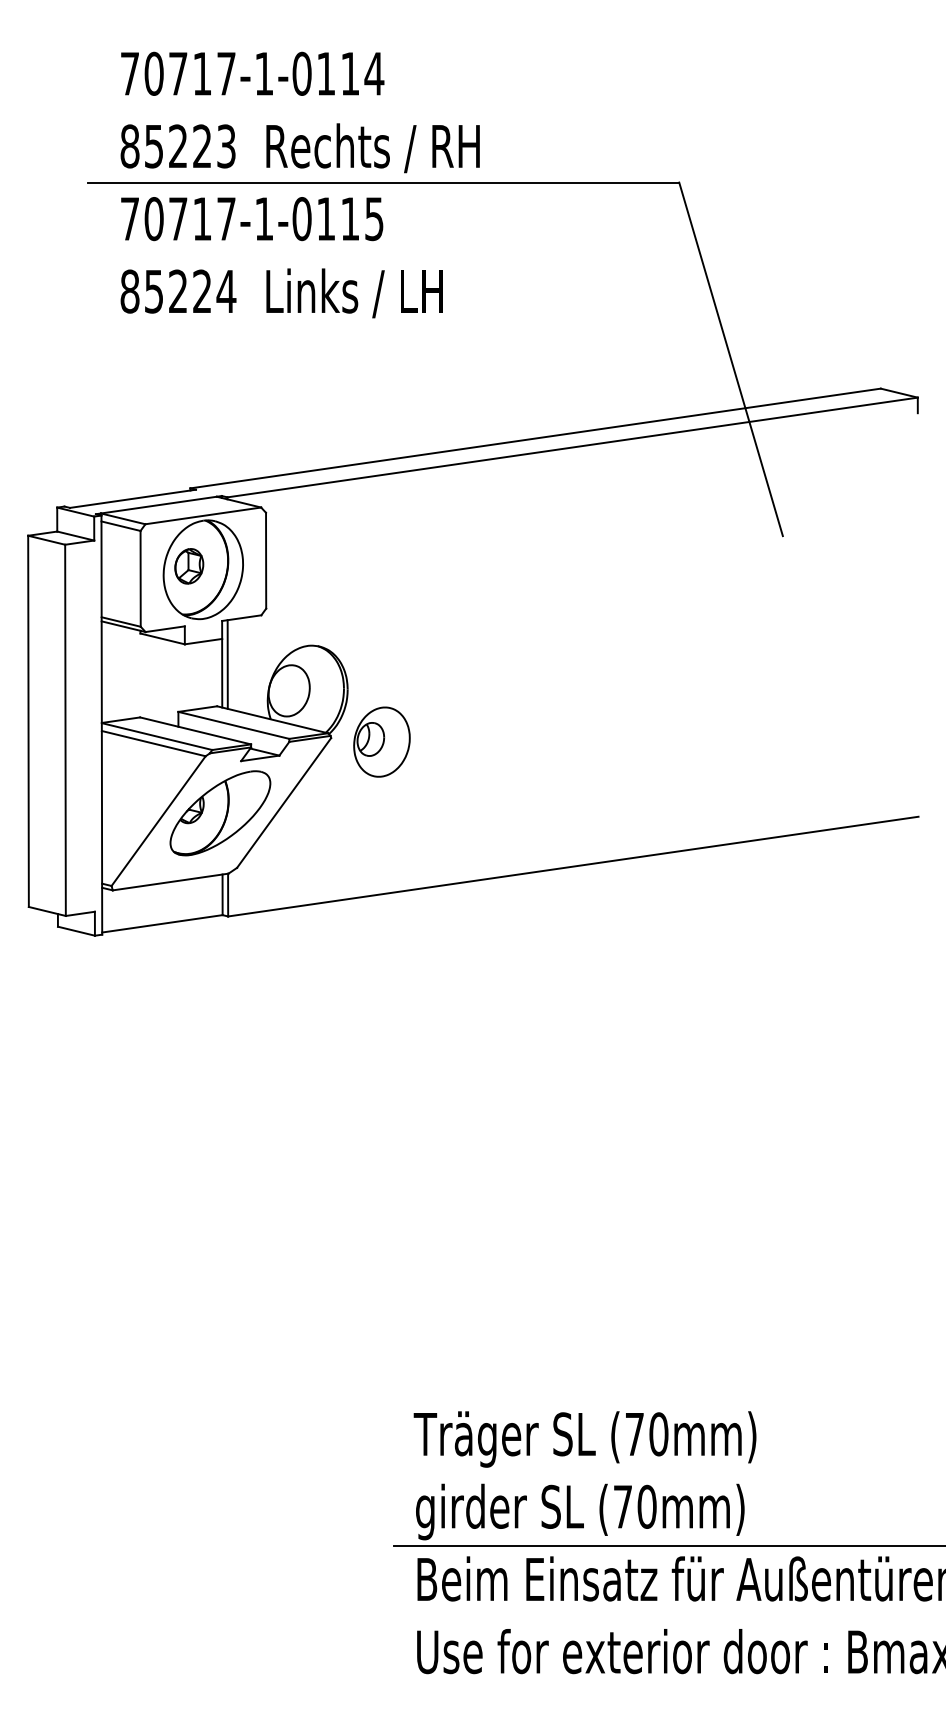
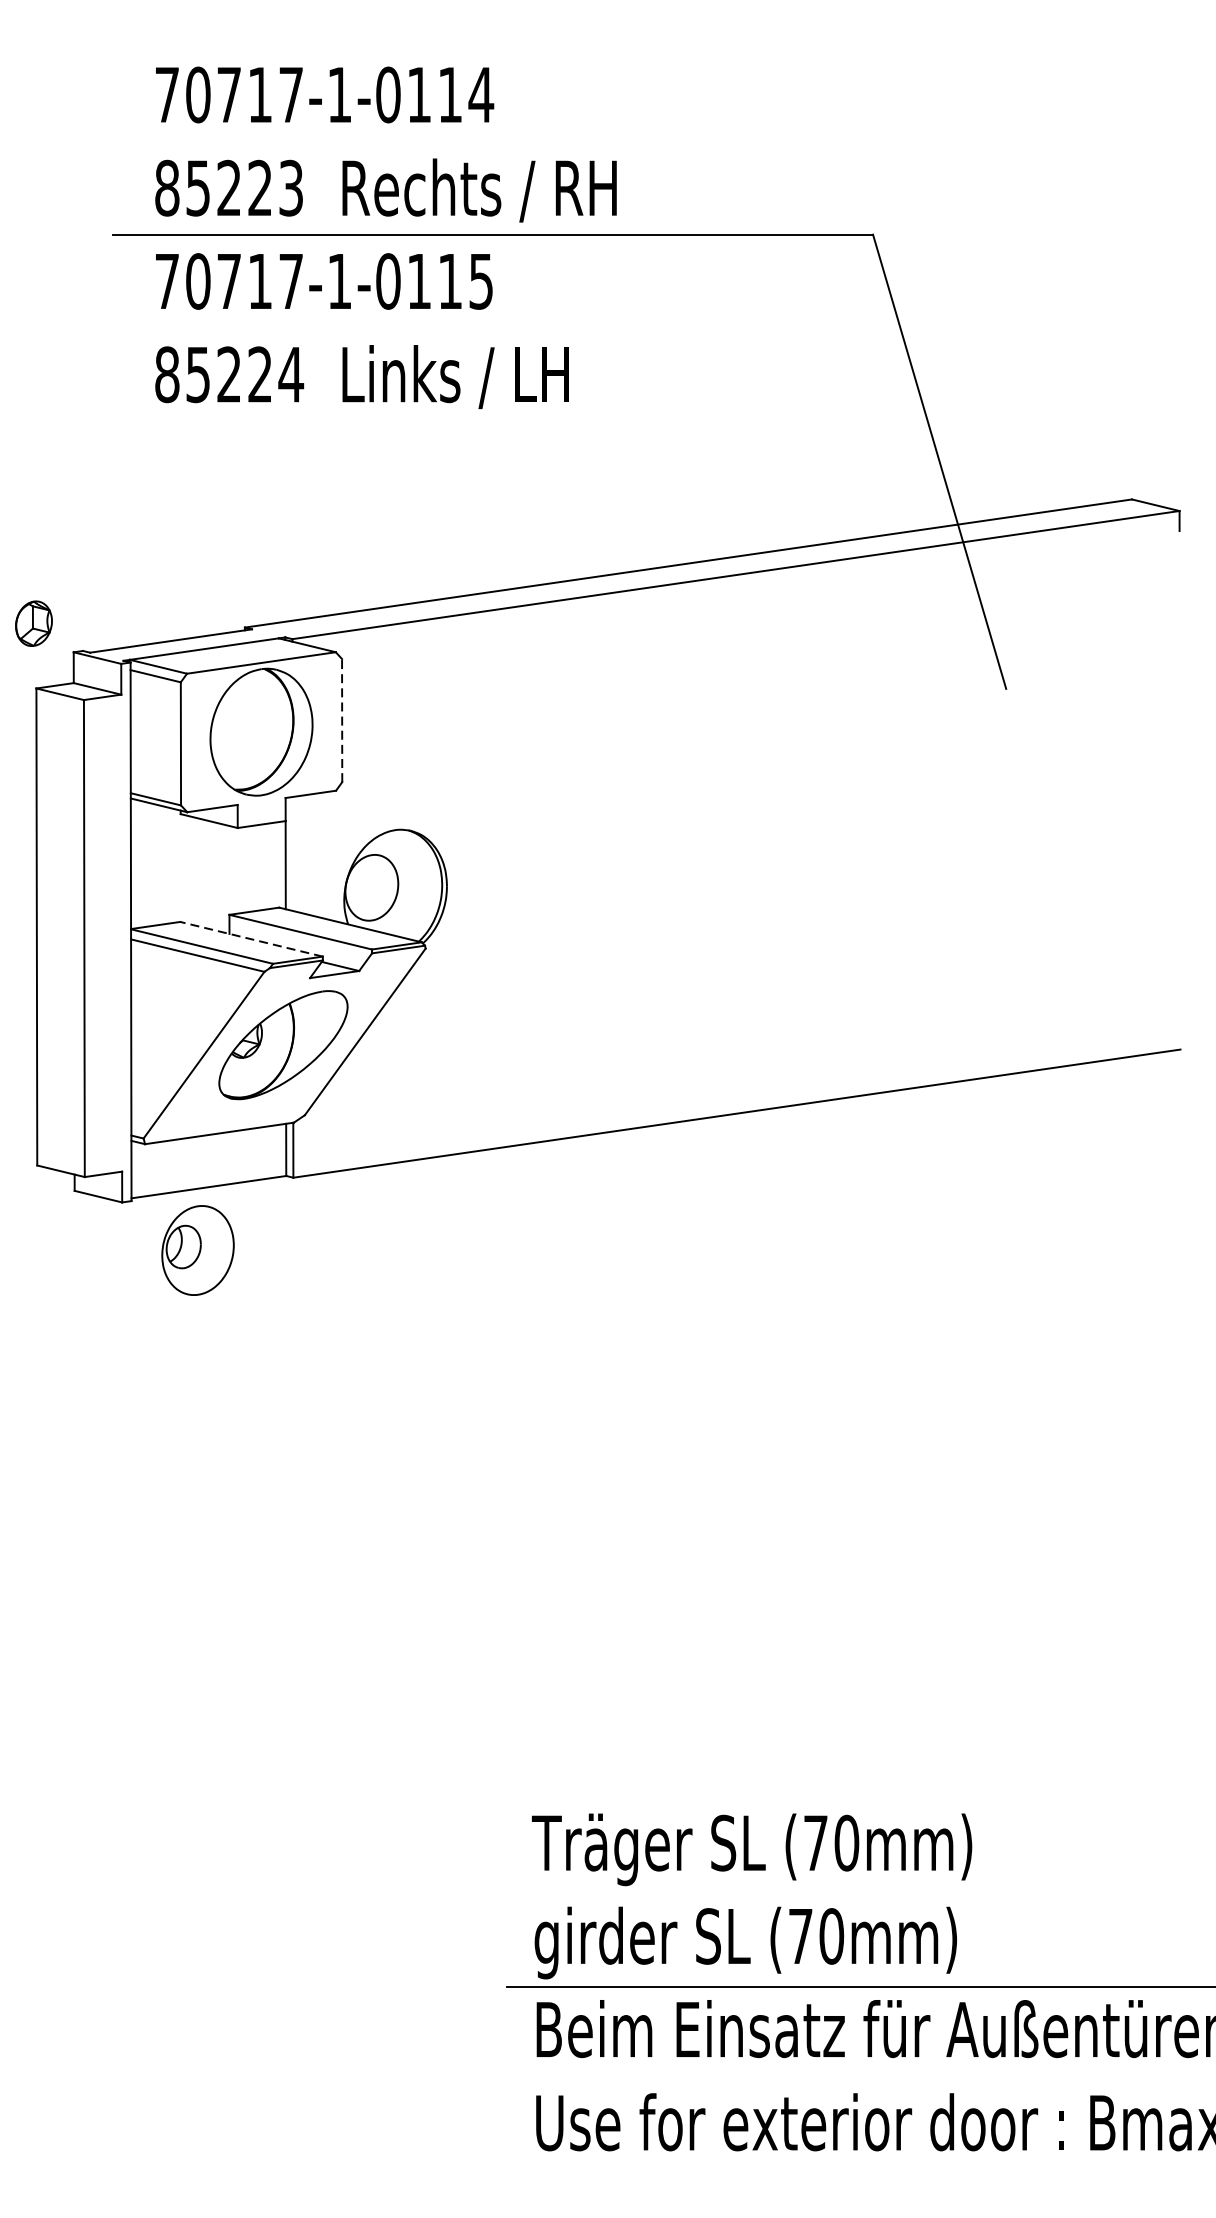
line: (266, 560) -> (342, 720), solid -> dashed
part: (189, 566) -> (34, 623), moved
line: (227, 664) -> (292, 853), removed
line: (195, 730) -> (251, 938), solid -> dashed
part: (381, 741) -> (197, 1249), moved

